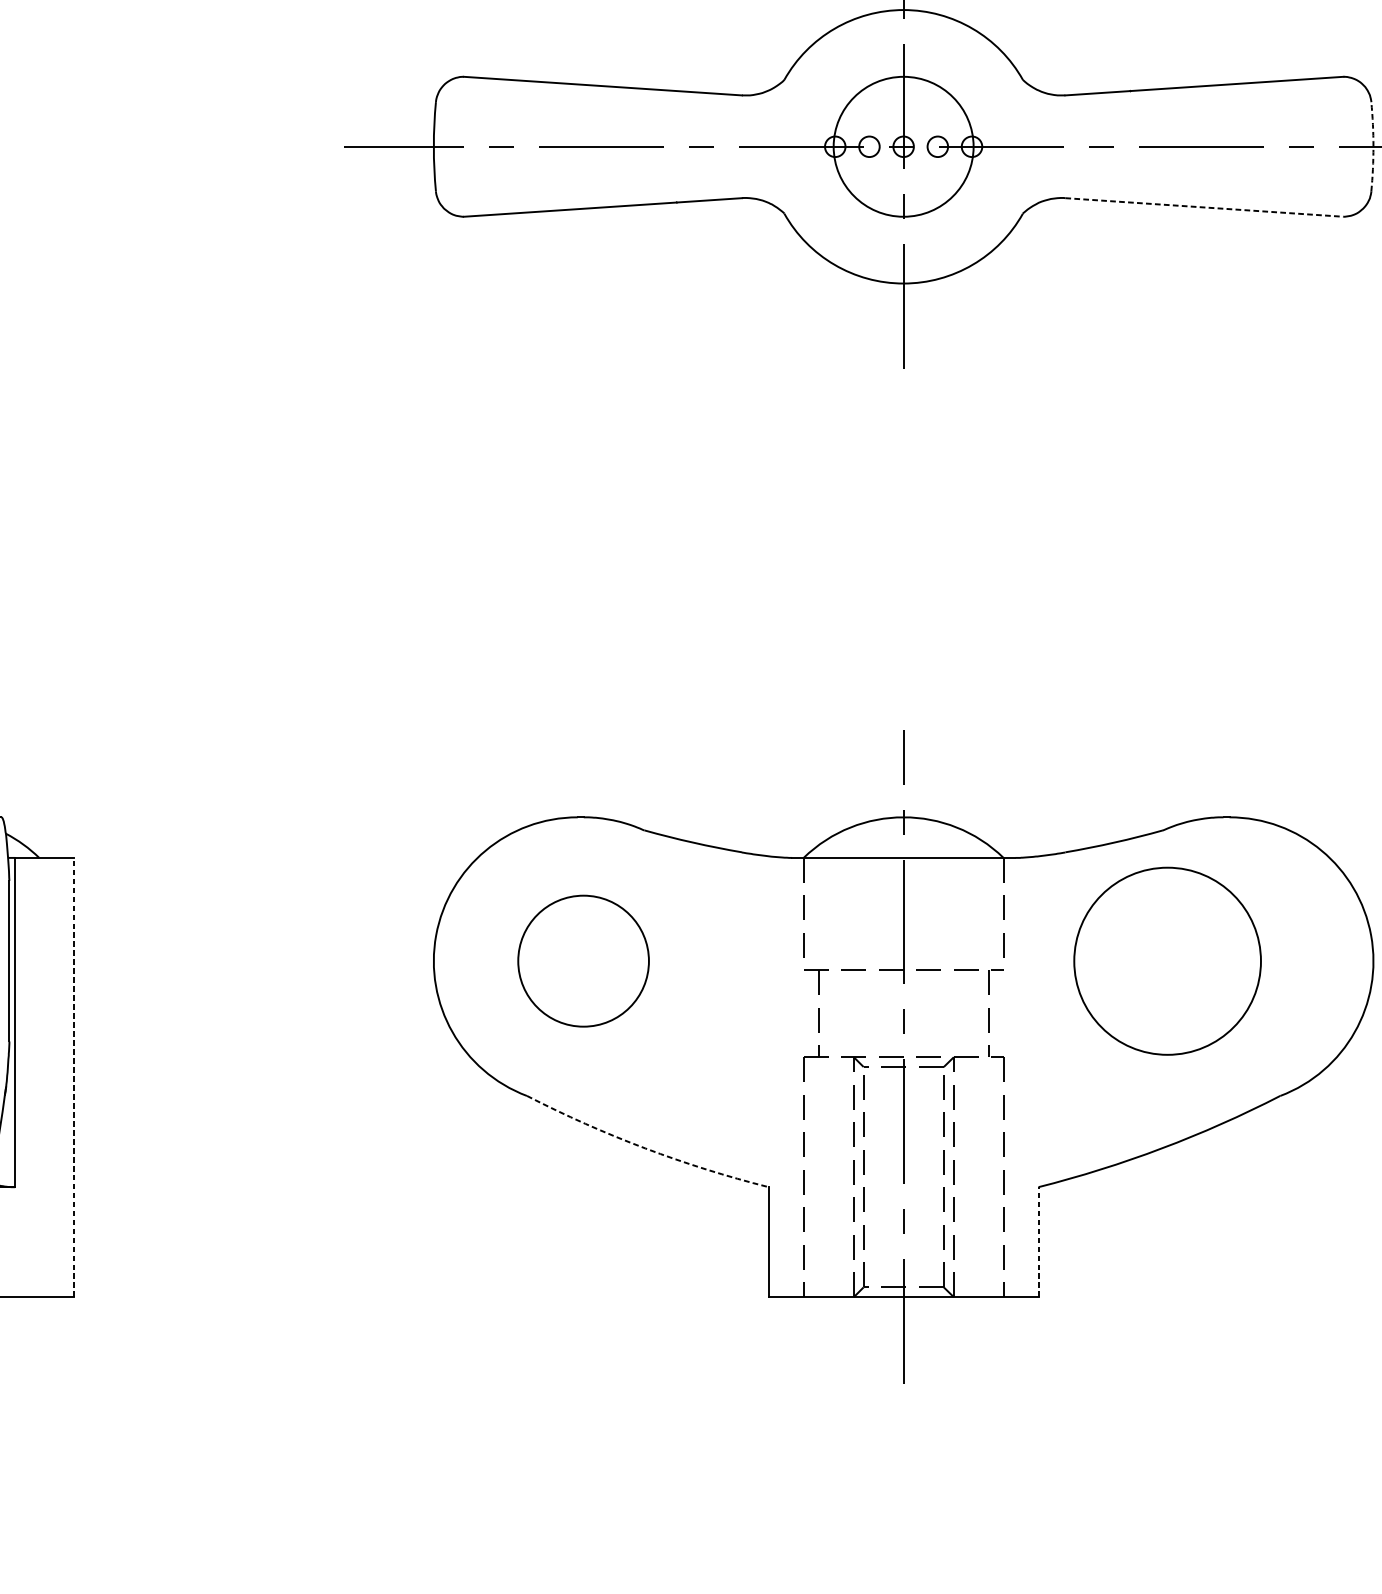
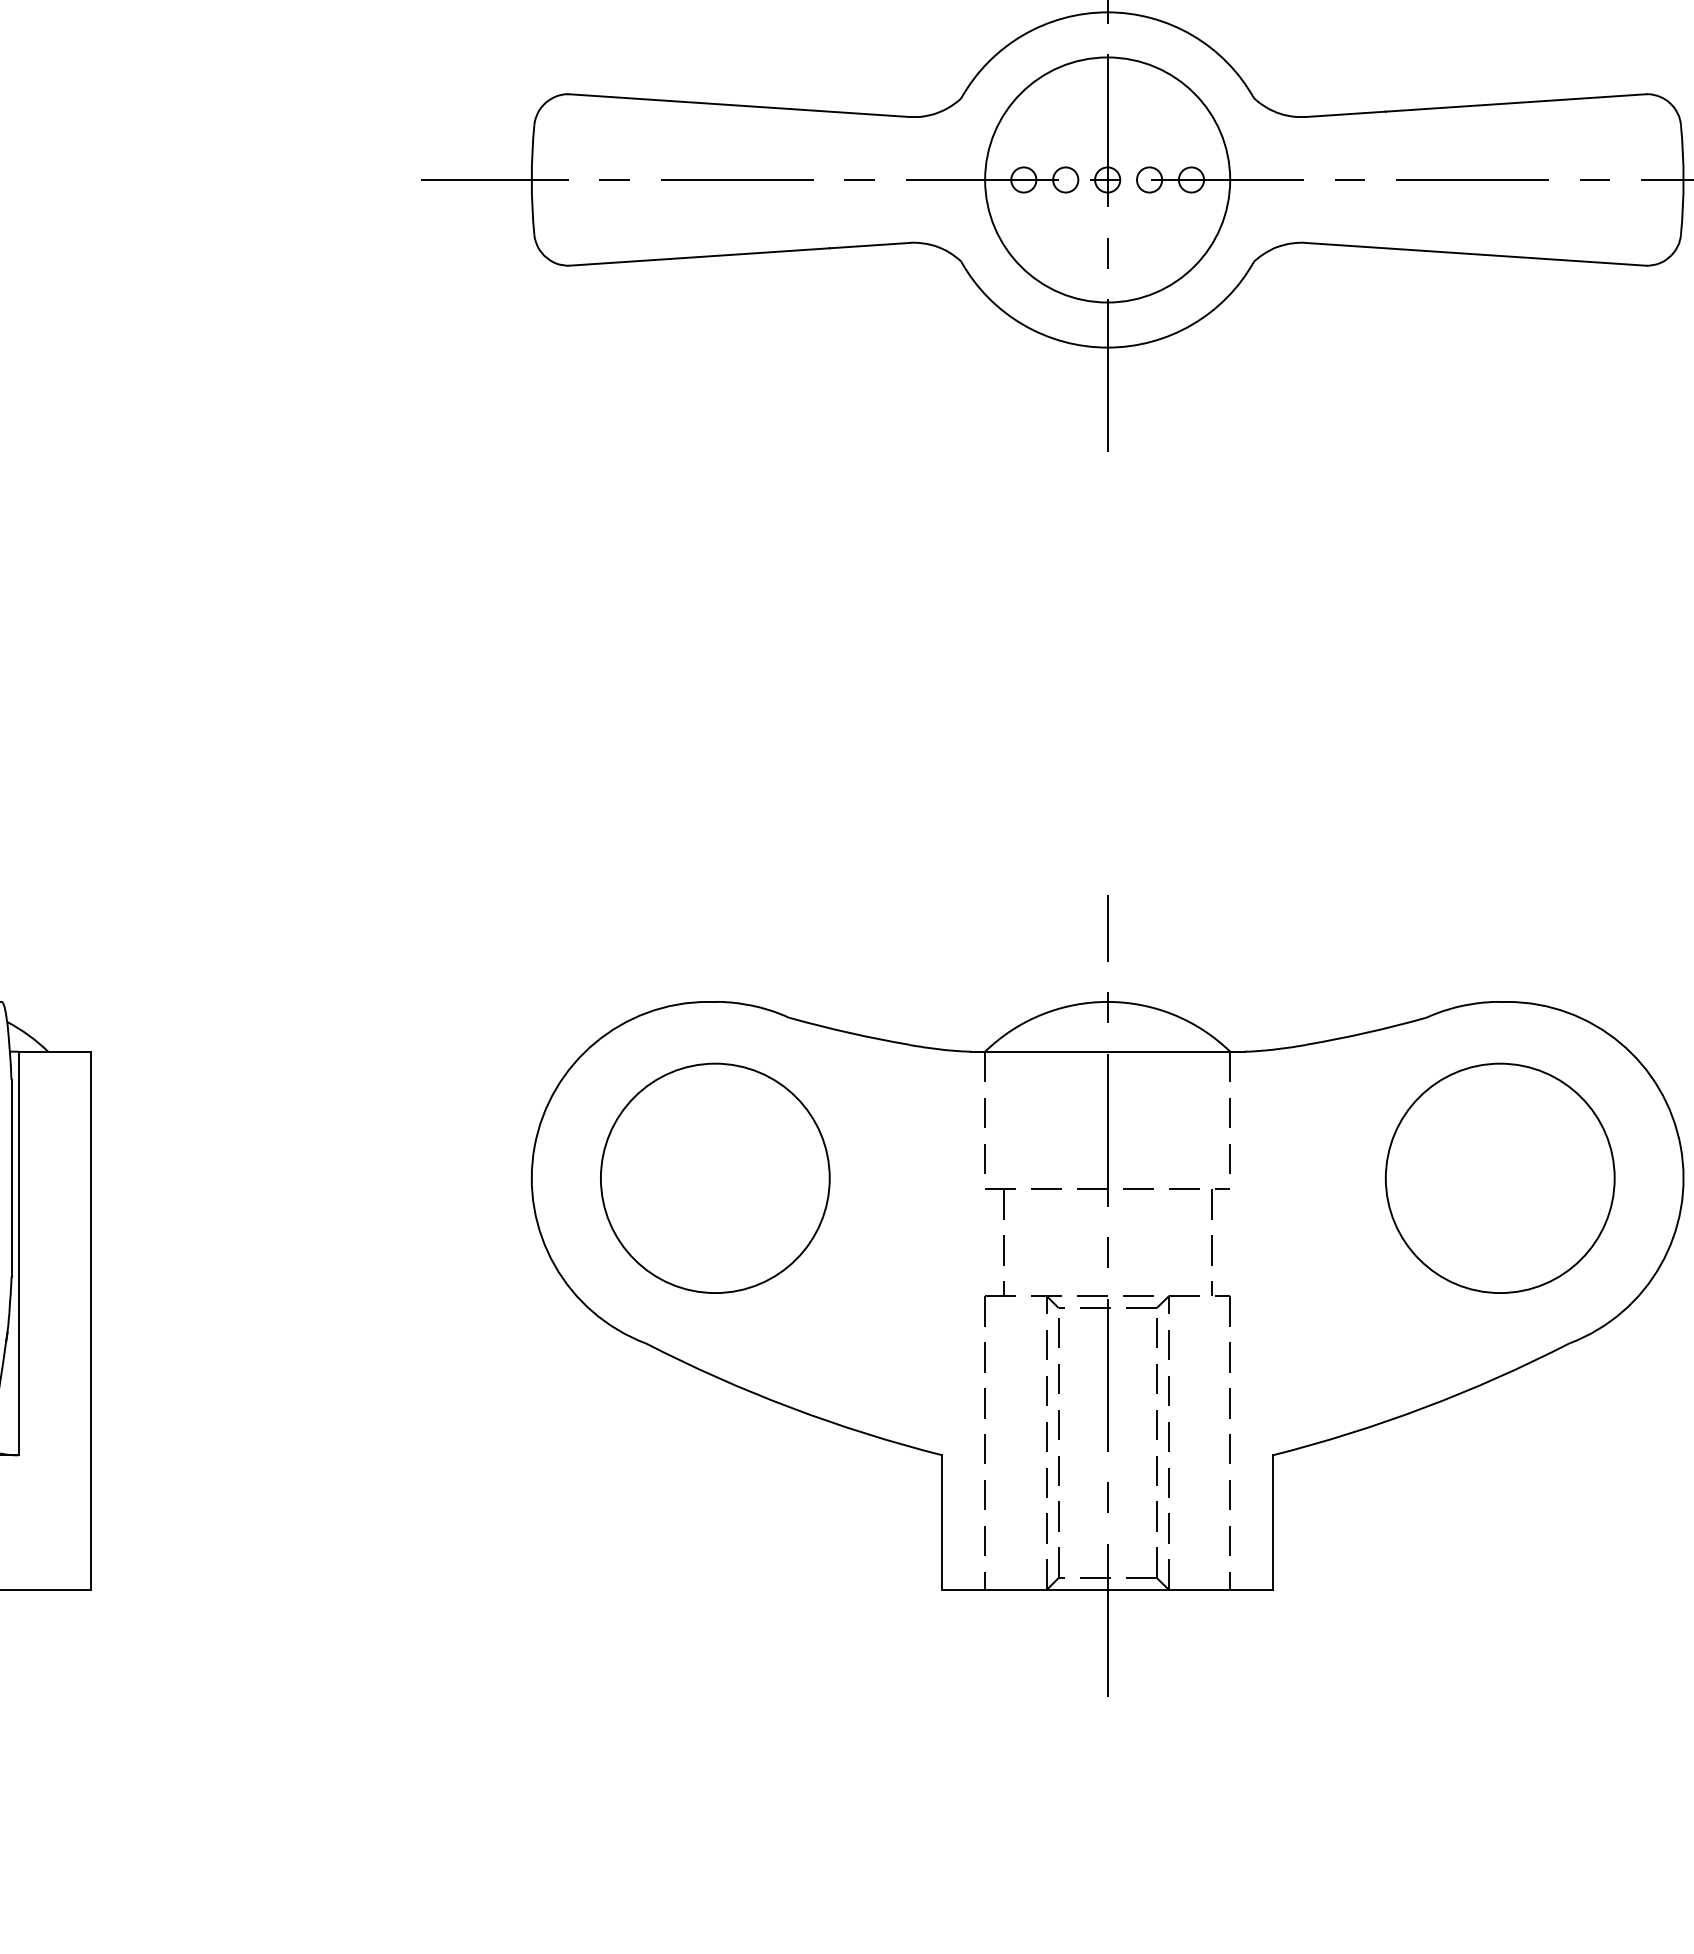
circle: (903, 146) -> (1107, 179), size x1.43
arc: (1373, 146) -> (1683, 179), dashed -> solid
line: (1204, 207) -> (1476, 254), dashed -> solid
part: (583, 960) -> (715, 1177), size x1.43
part: (1167, 960) -> (1499, 1177), moved
line: (74, 1077) -> (91, 1320), dashed -> solid
arc: (644, 1148) -> (790, 1407), dashed -> solid
line: (1038, 1242) -> (1273, 1522), dashed -> solid

